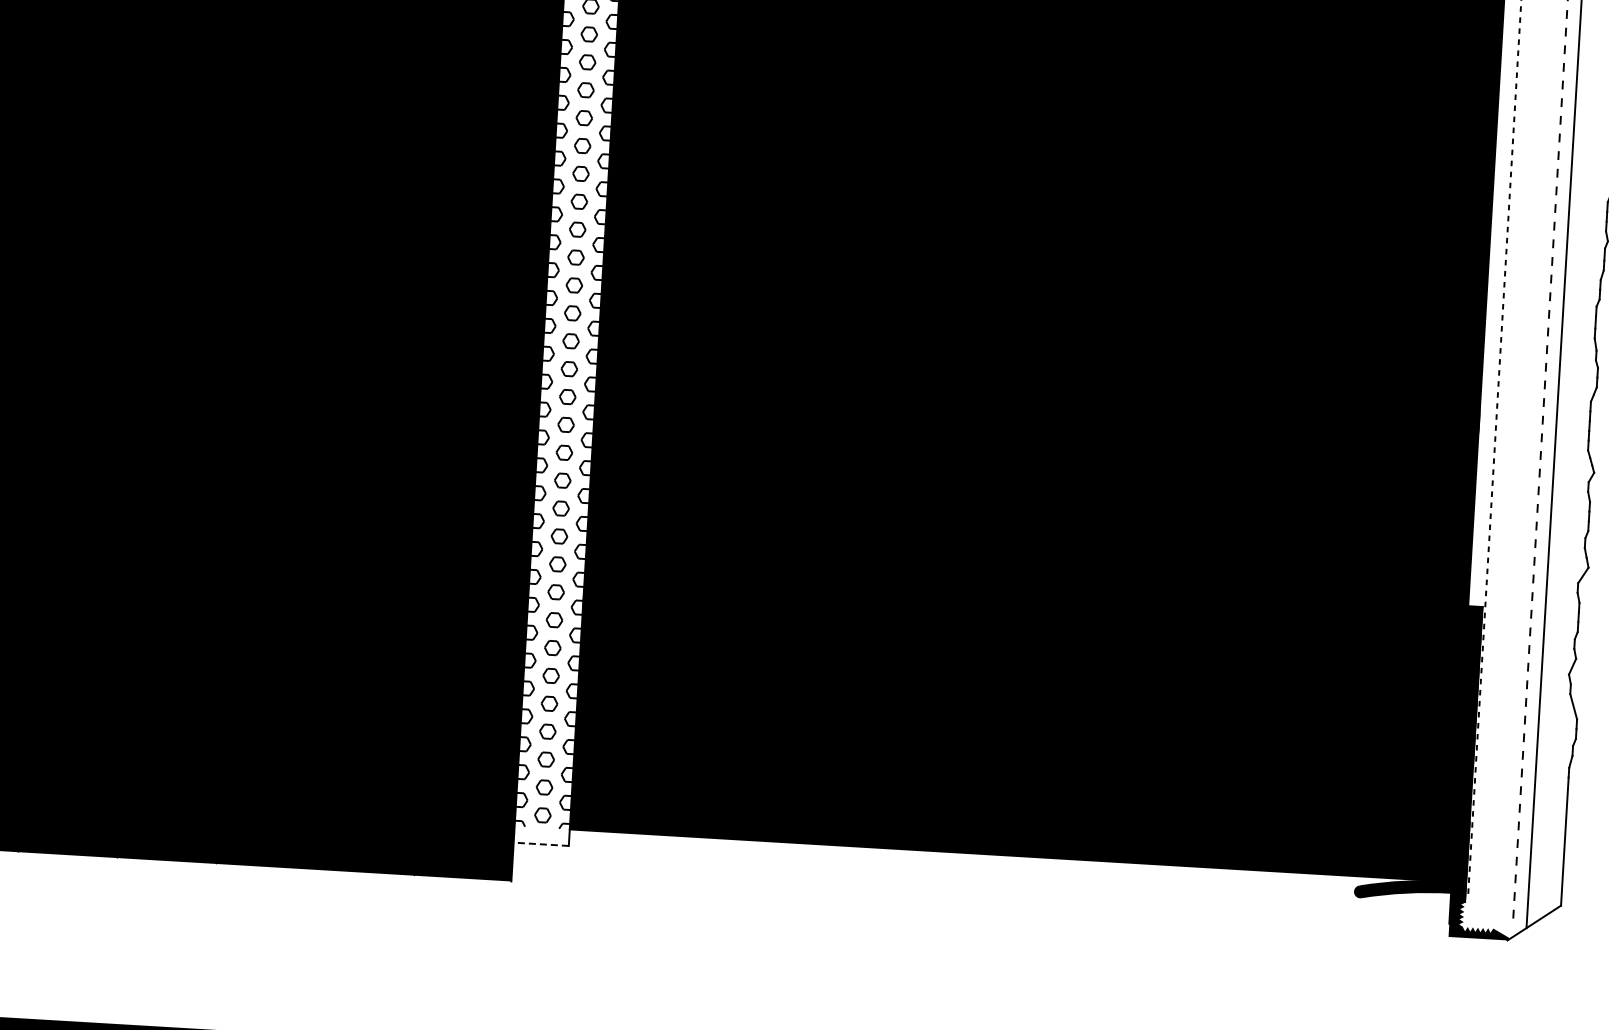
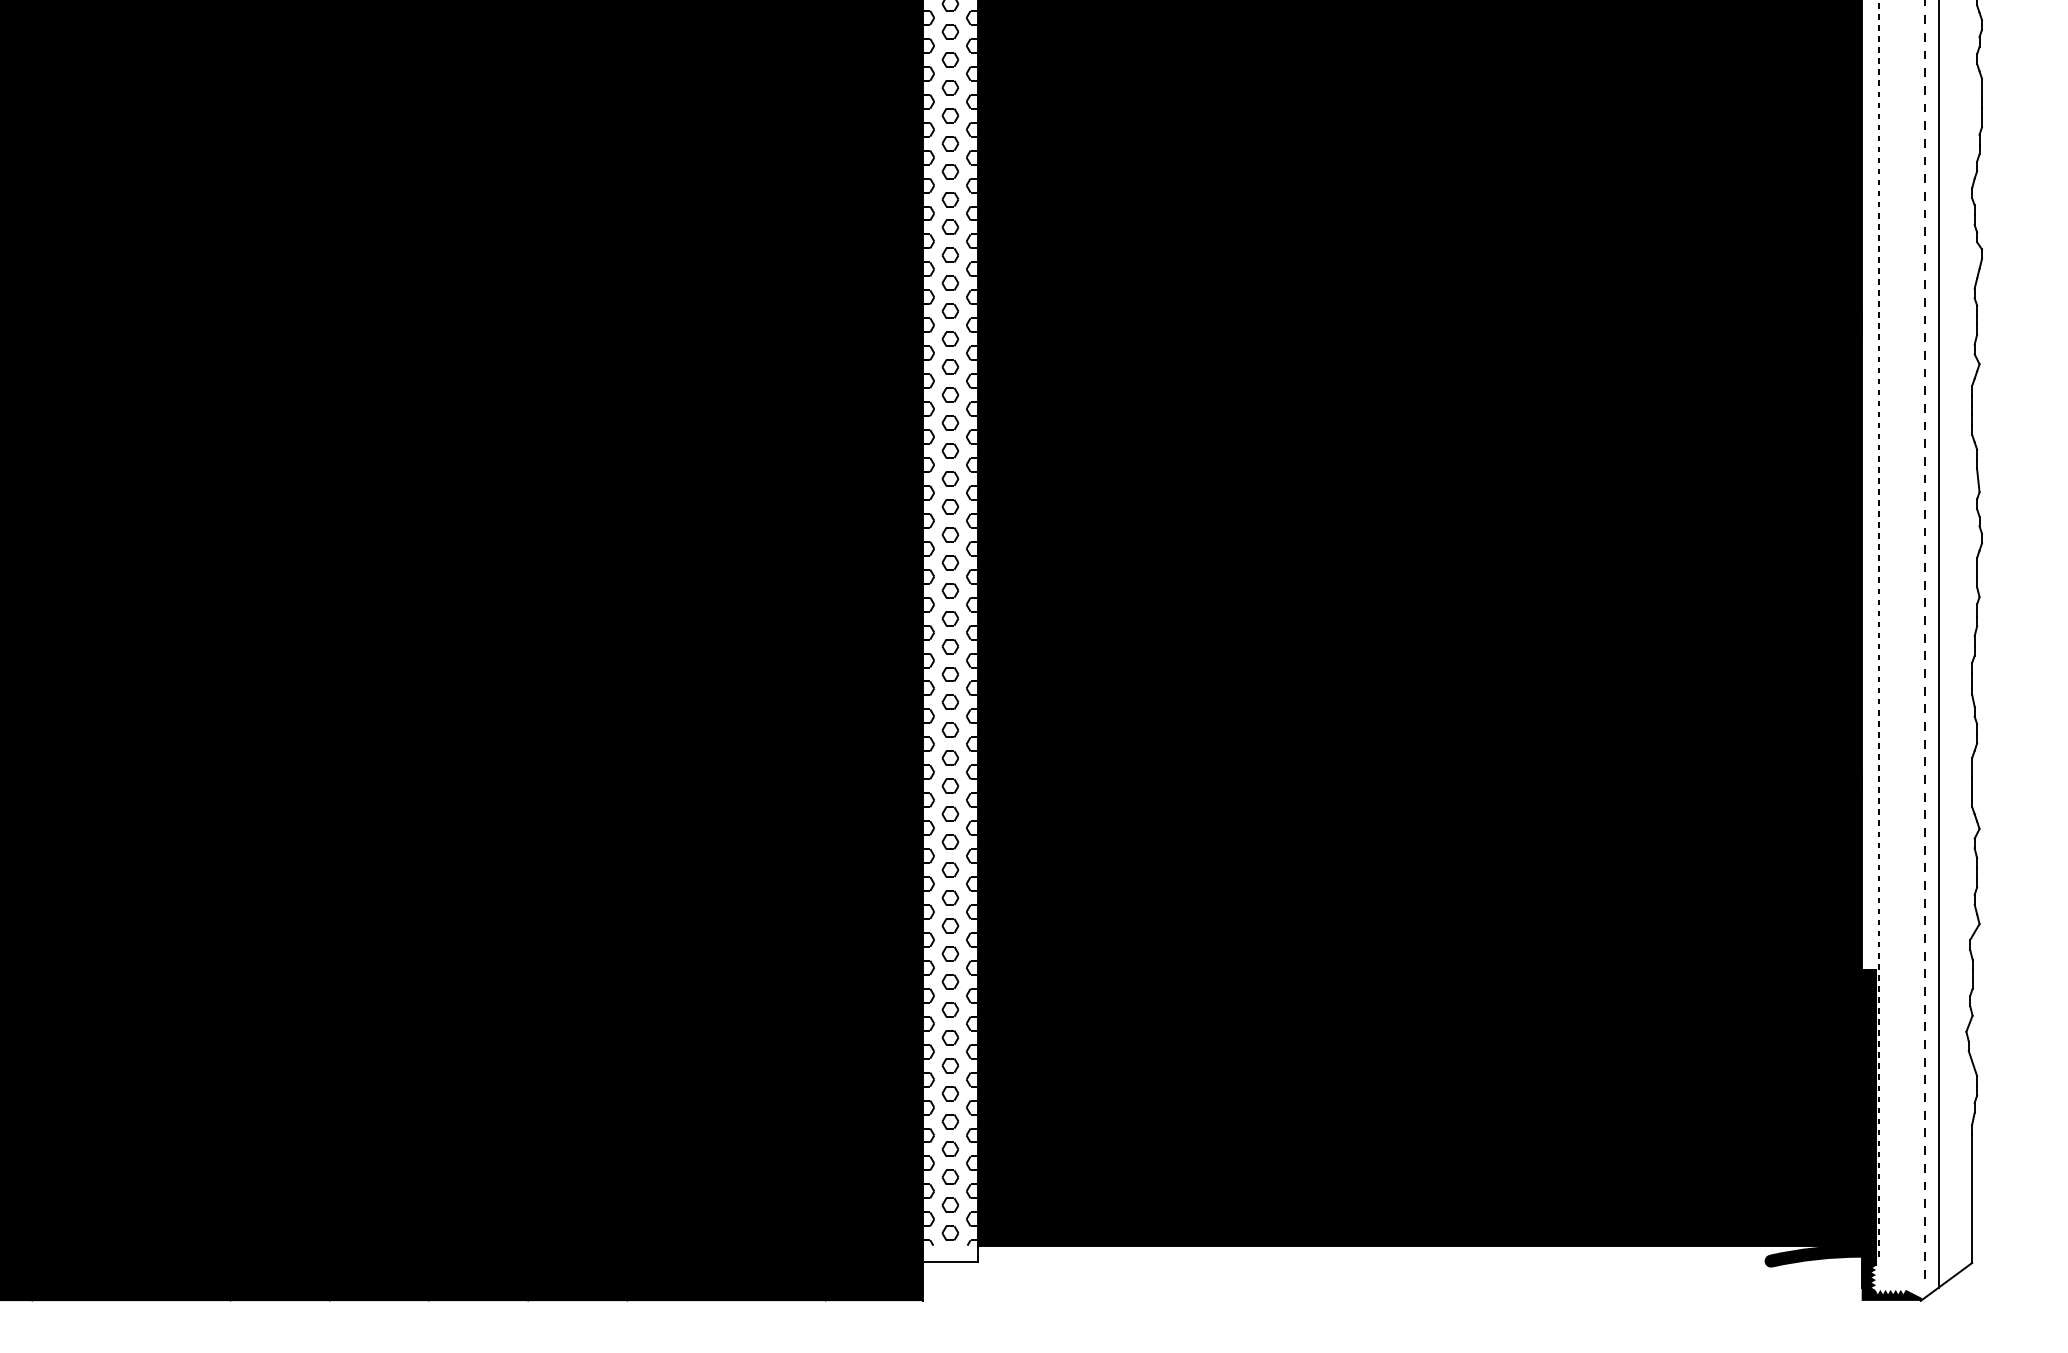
line: (541, 844) -> (950, 1262), dashed -> solid

